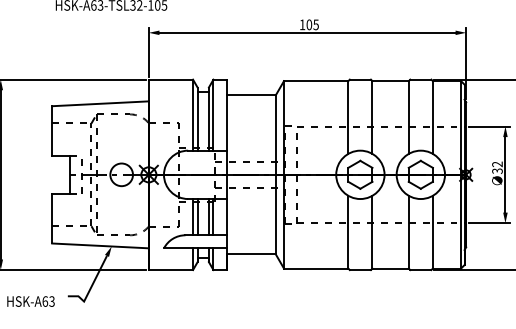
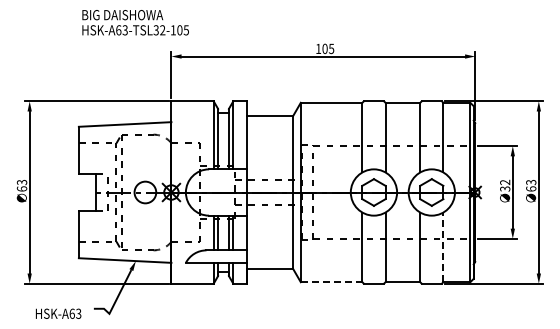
line: (433, 232) -> (443, 247), solid -> dashed
line: (316, 268) -> (331, 282), solid -> dashed

